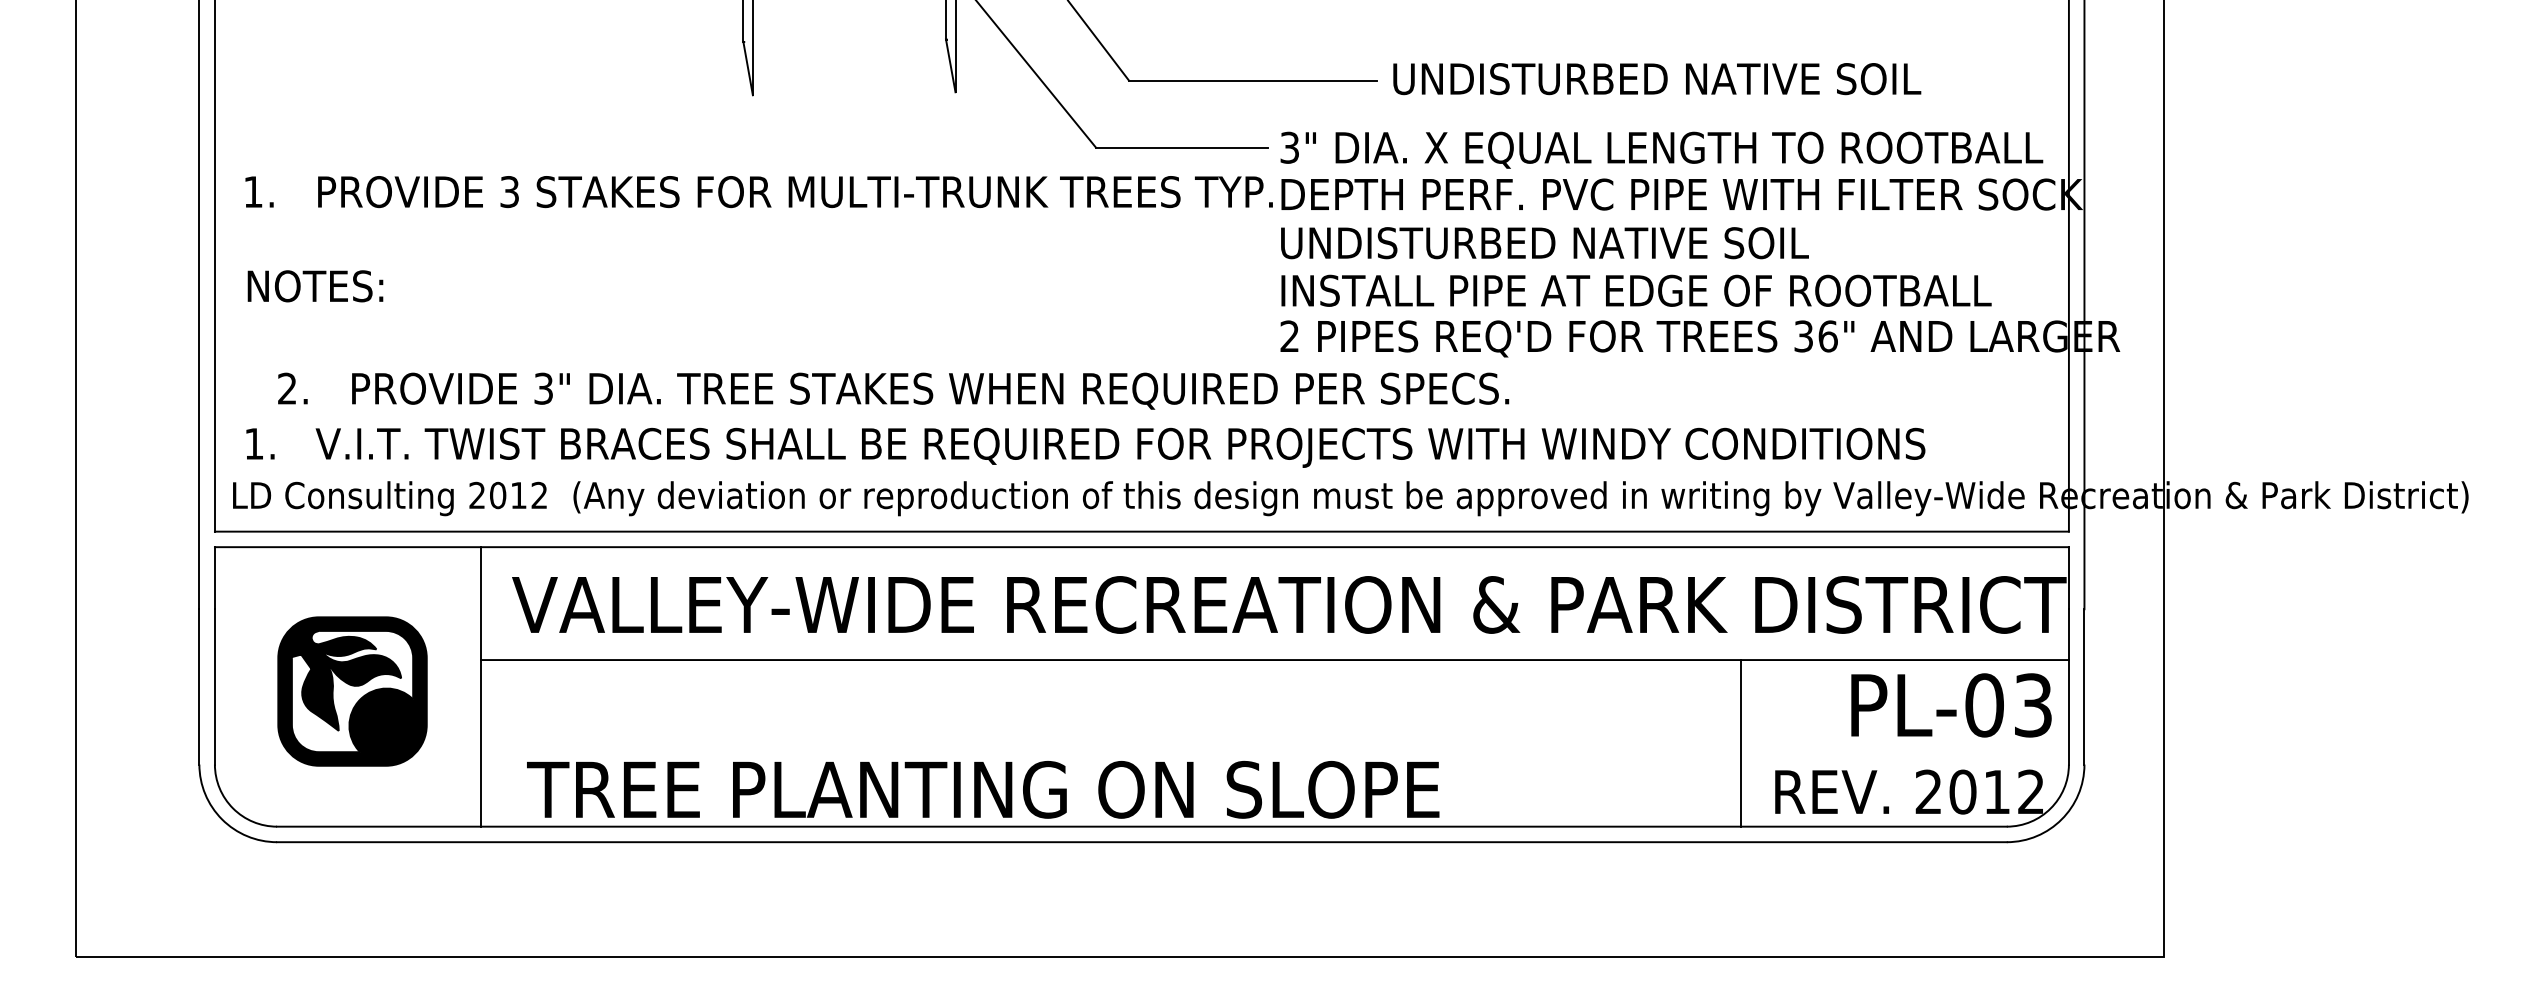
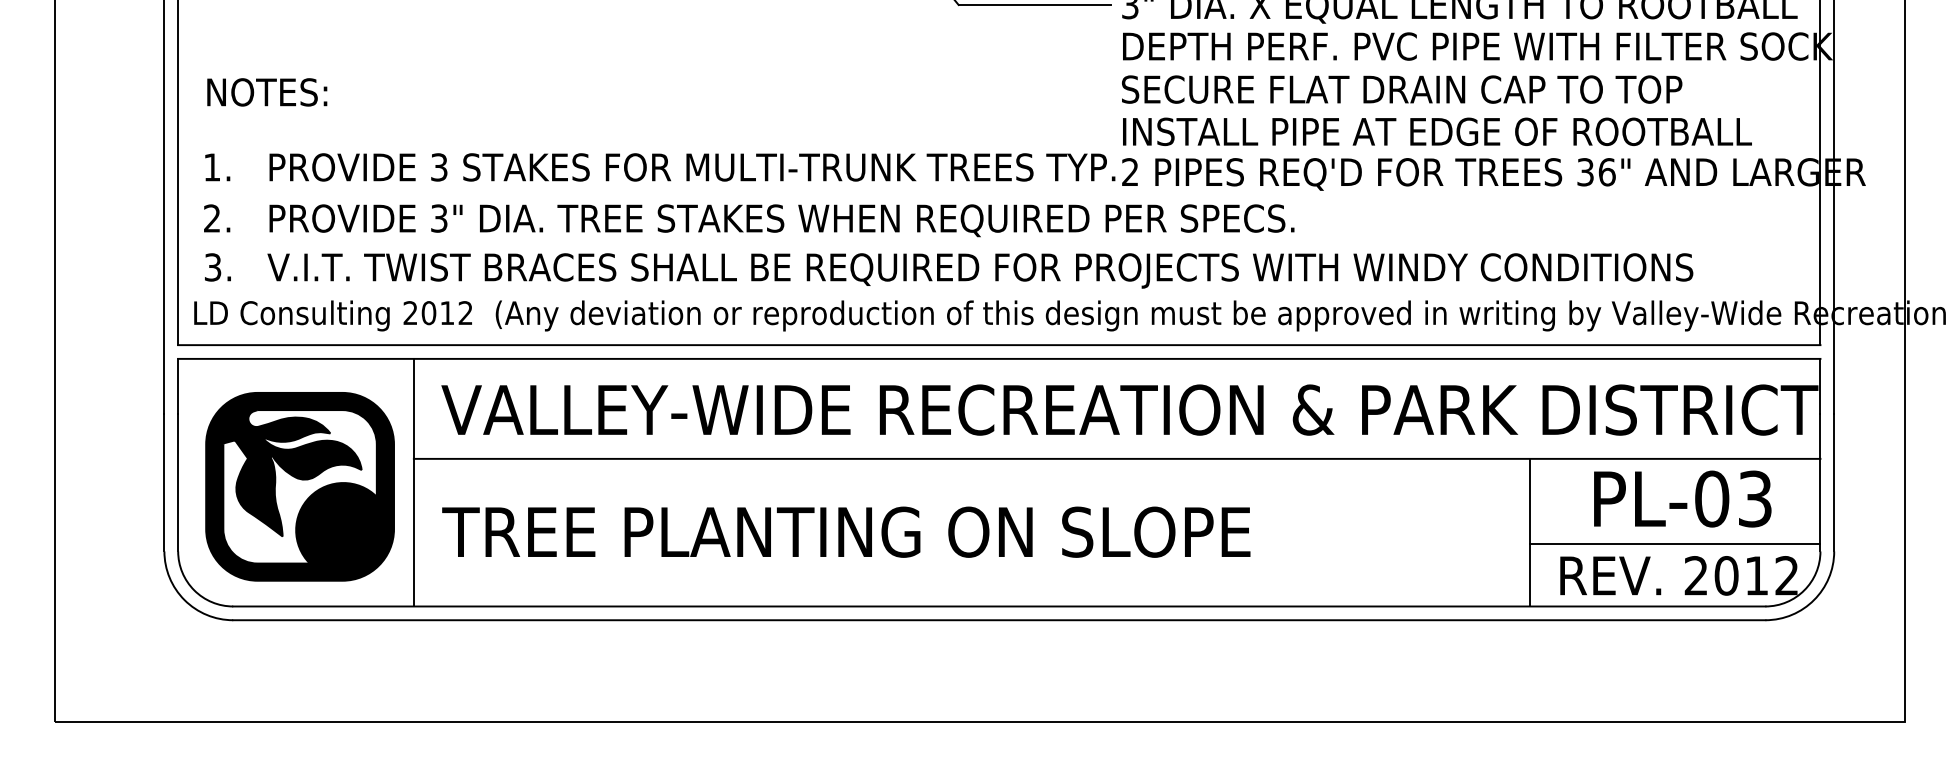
text: (758, 192) -> (659, 167), moved
text: (1596, 243) -> (1401, 89), UNDISTURBED NATIVE SOIL -> SECURE FLAT DRAIN CAP TO TOP
text: (315, 286) -> (267, 92), moved
text: (893, 390) -> (749, 220), moved
text: (254, 443) -> (213, 267), 1. -> 3.
part: (352, 691) -> (300, 486), size x1.43
text: (1951, 705) -> (1682, 499), moved
line: (1904, 756) -> (1674, 544), added
text: (983, 789) -> (846, 531), moved

